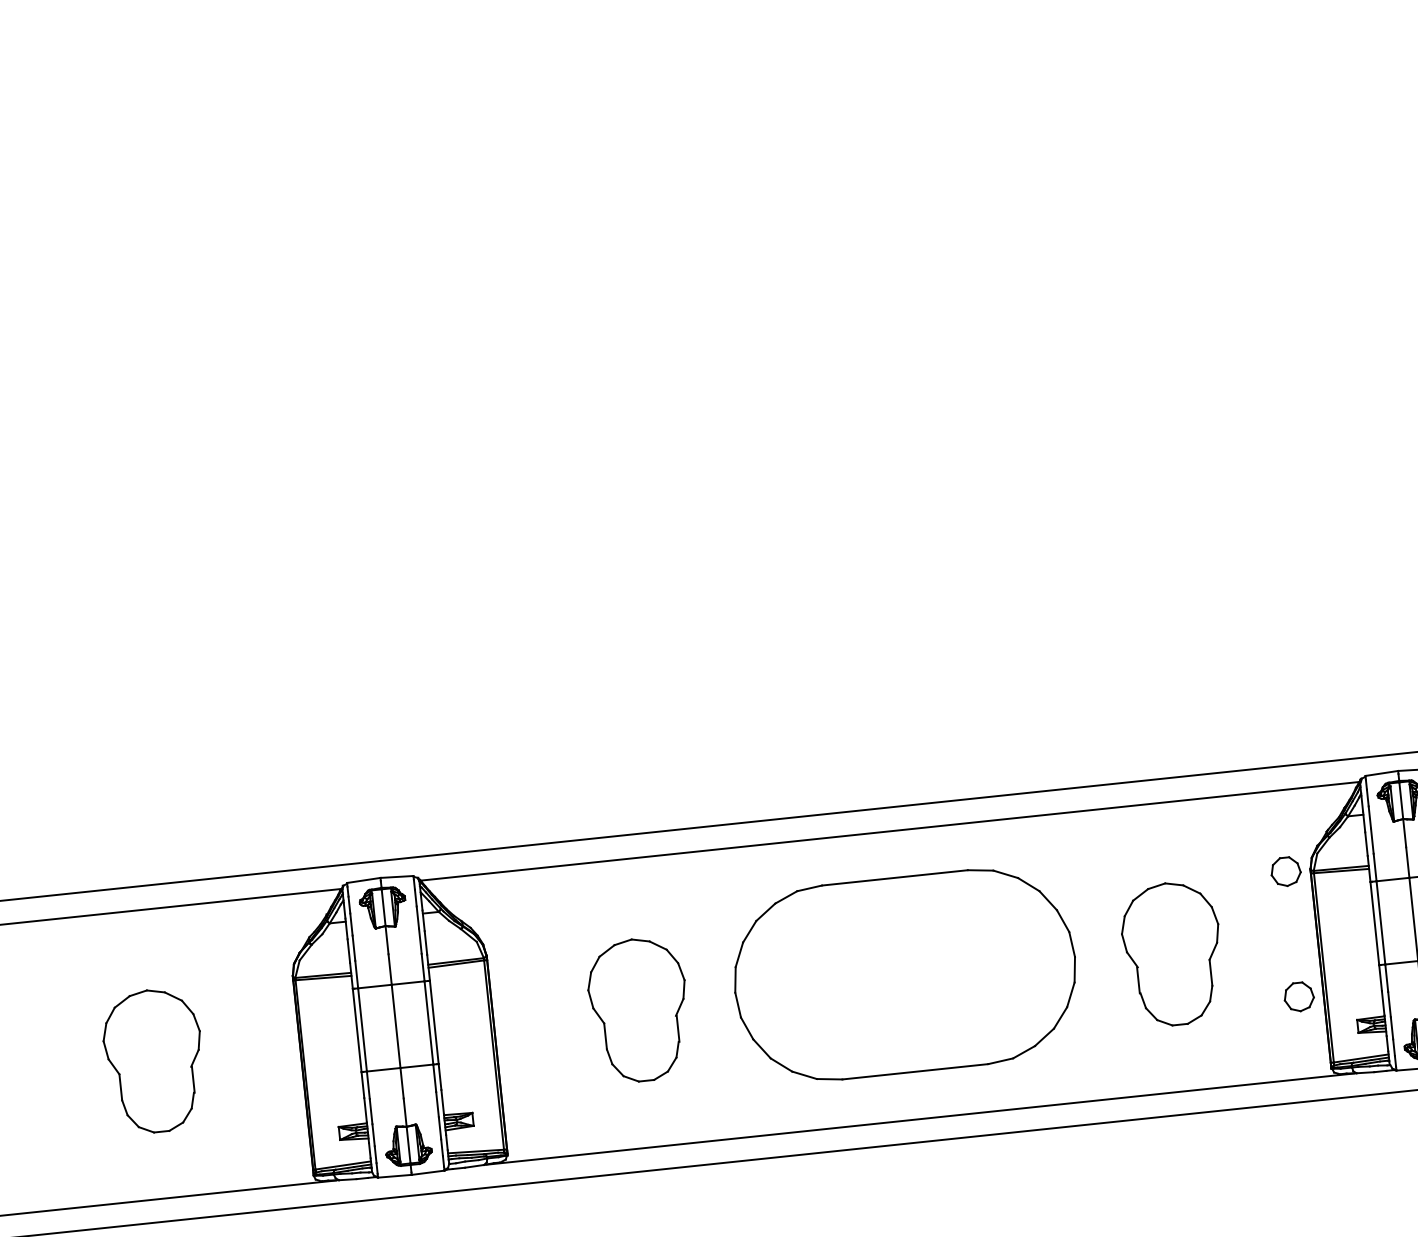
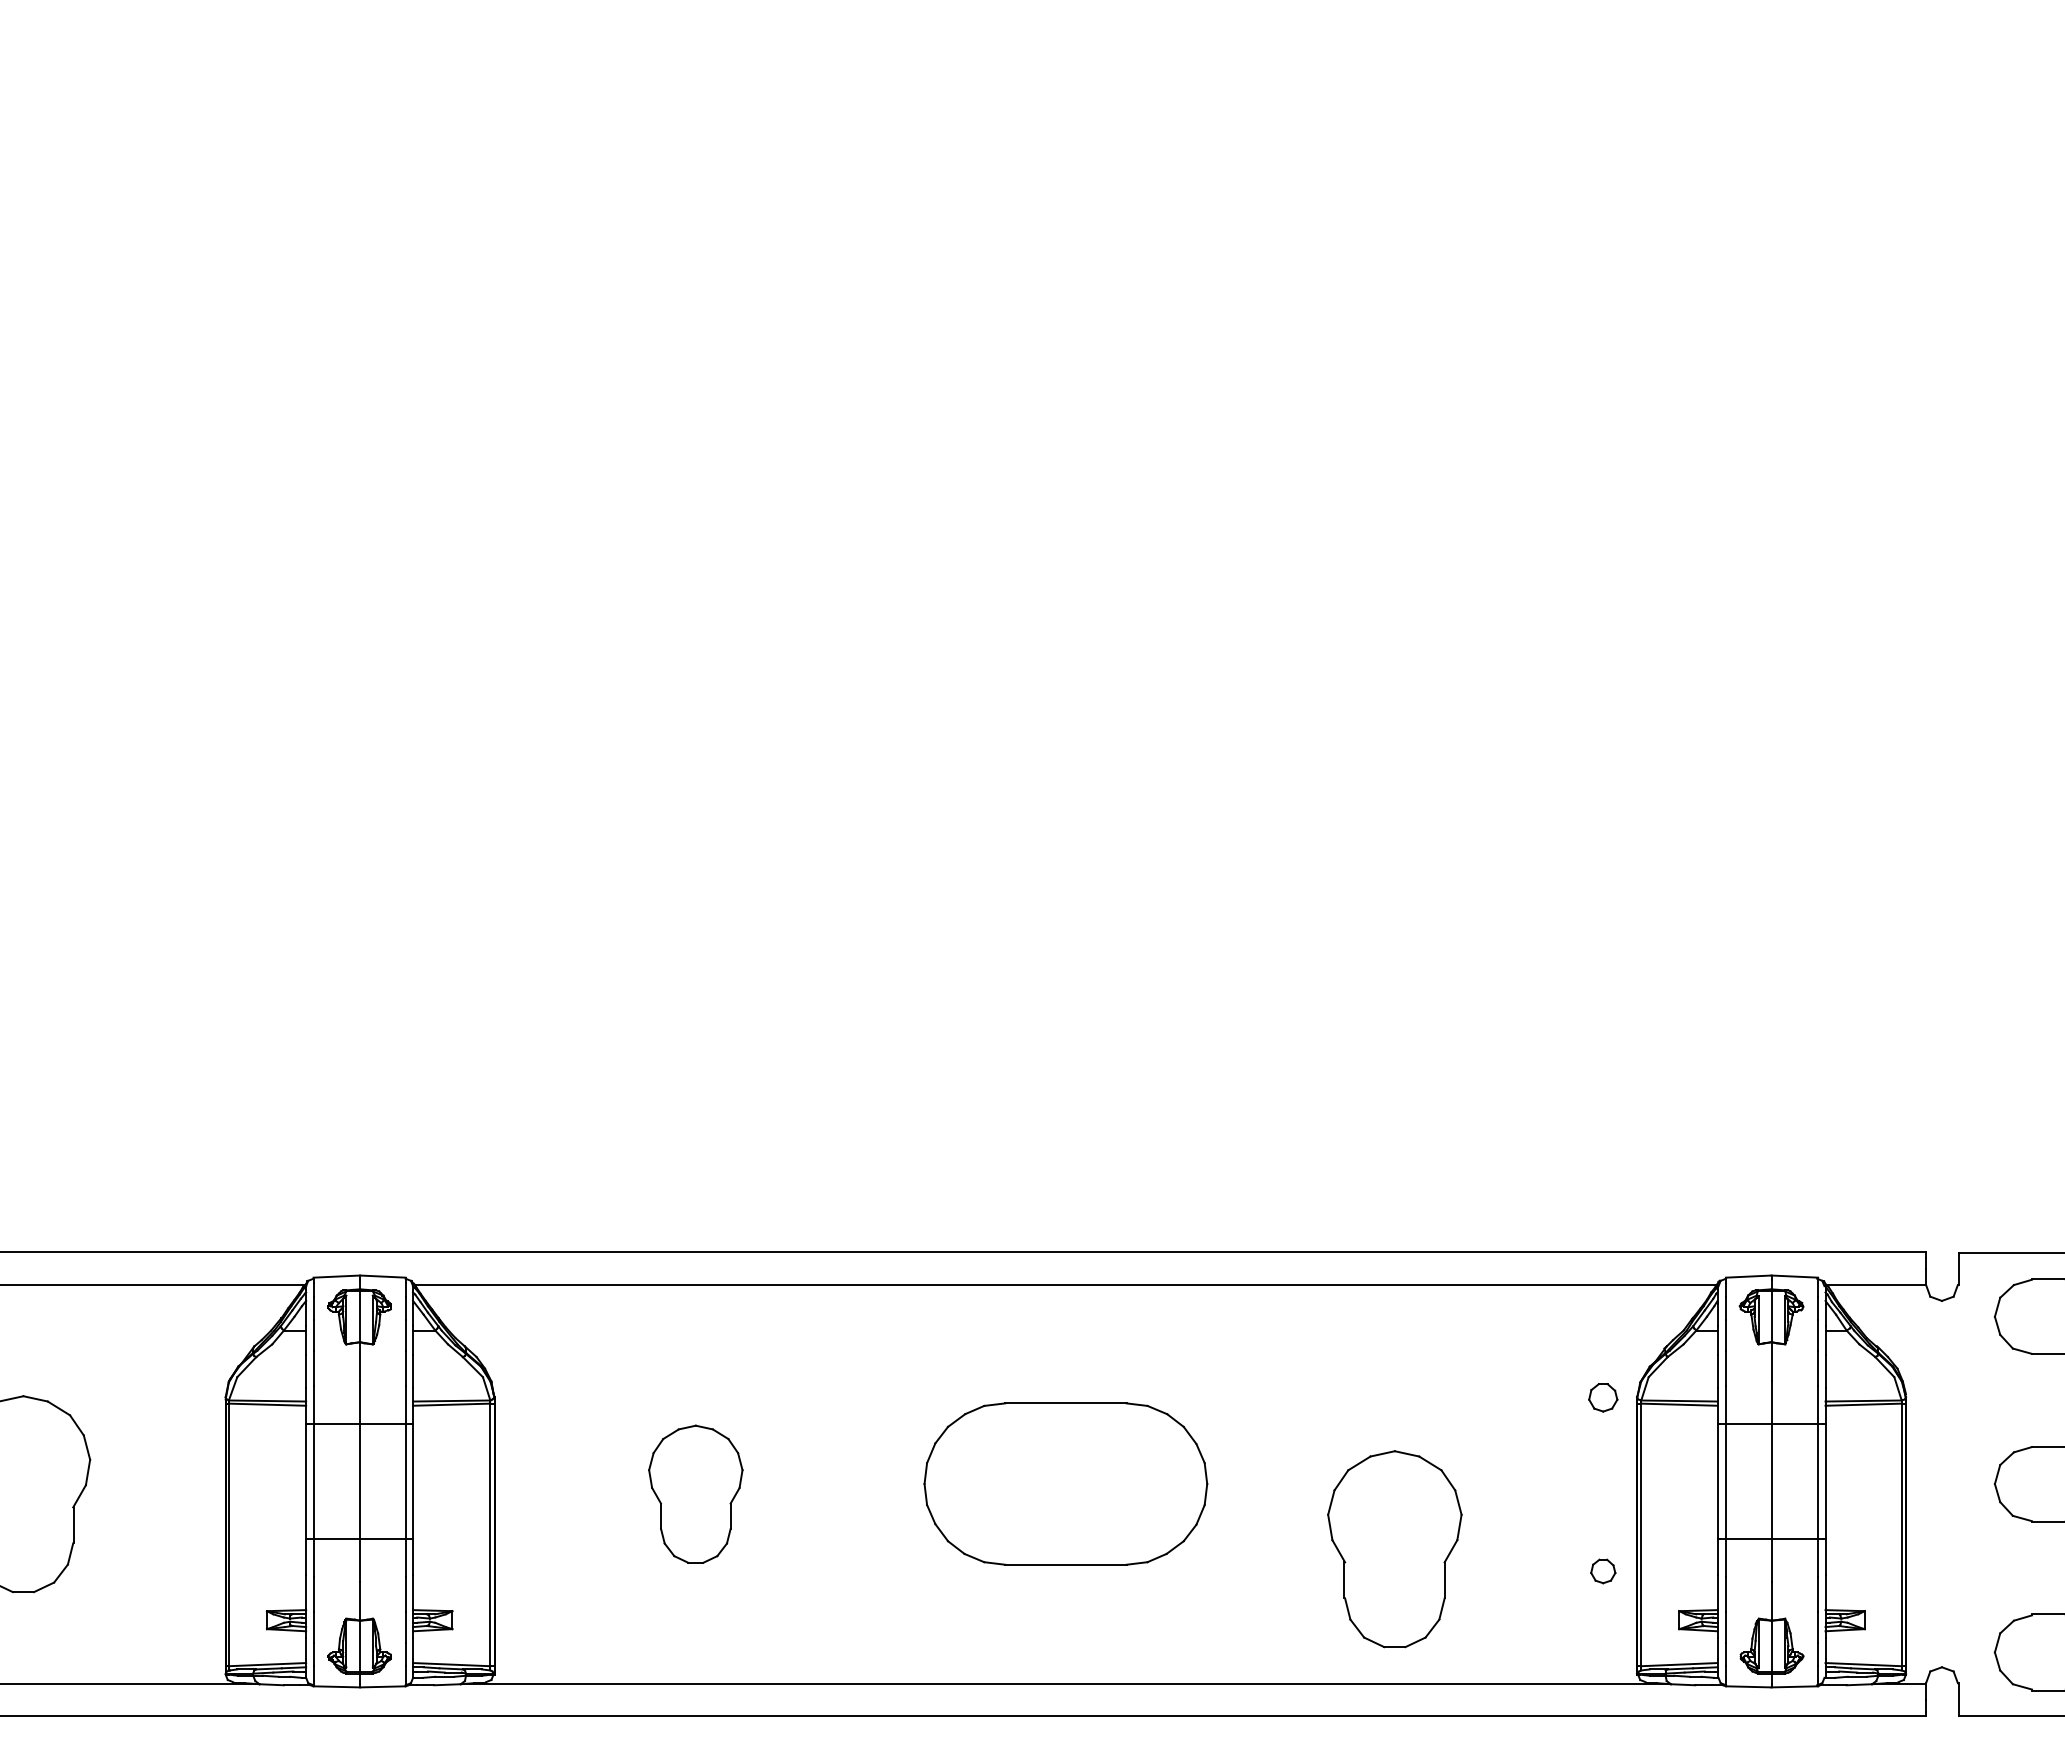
part: (1286, 871) -> (1603, 1397), size x0.7
part: (1172, 954) -> (1394, 1549), moved
part: (904, 974) -> (1065, 1483), size x0.6
part: (1299, 997) -> (1603, 1571), size x0.6
part: (638, 1010) -> (695, 1494), size x0.7

